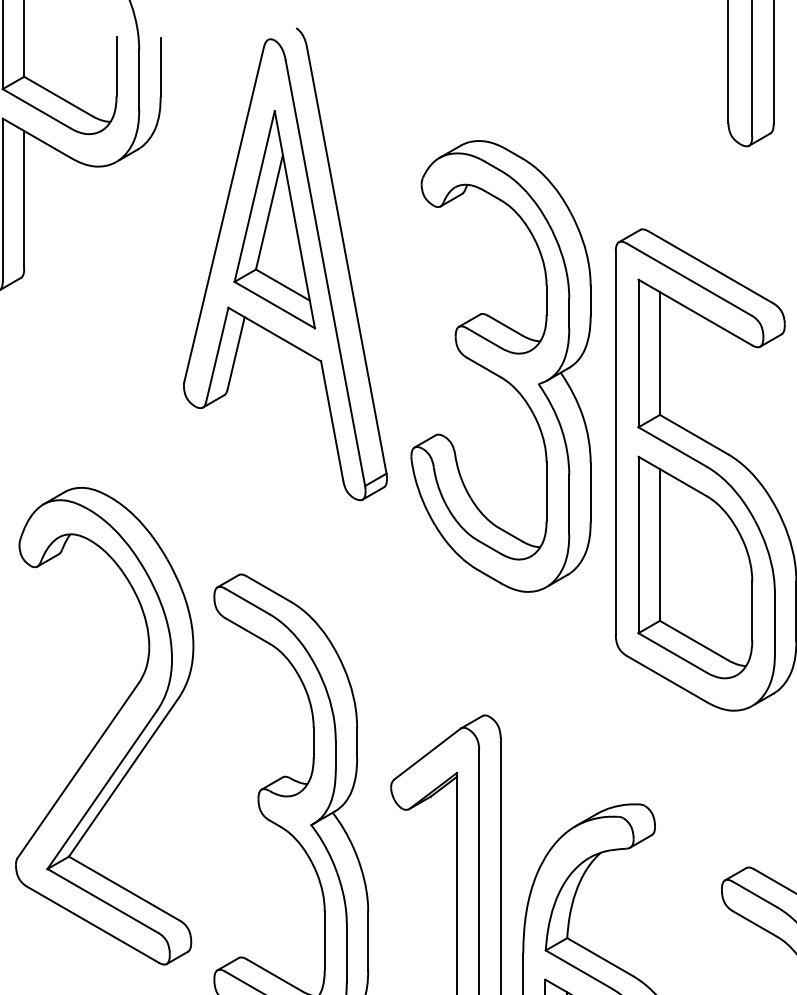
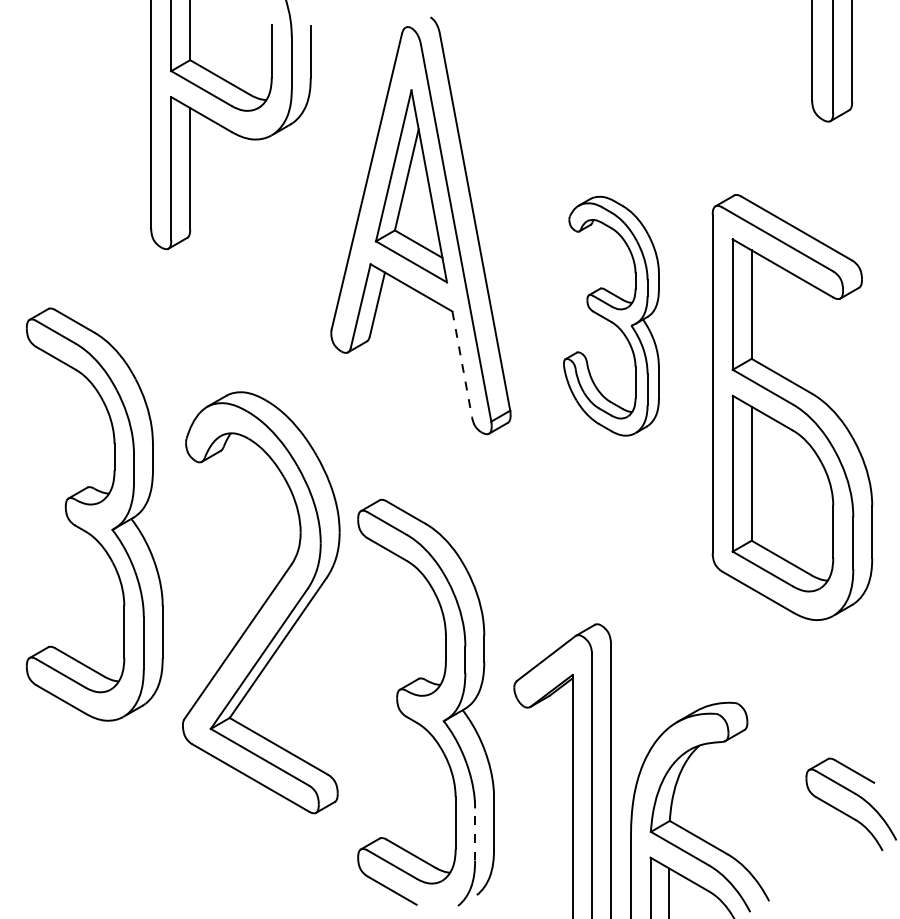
part: (501, 366) -> (611, 316), size x0.6
line: (332, 421) -> (462, 364), solid -> dashed
part: (104, 725) -> (261, 602), moved
line: (347, 952) -> (475, 833), solid -> dashed

